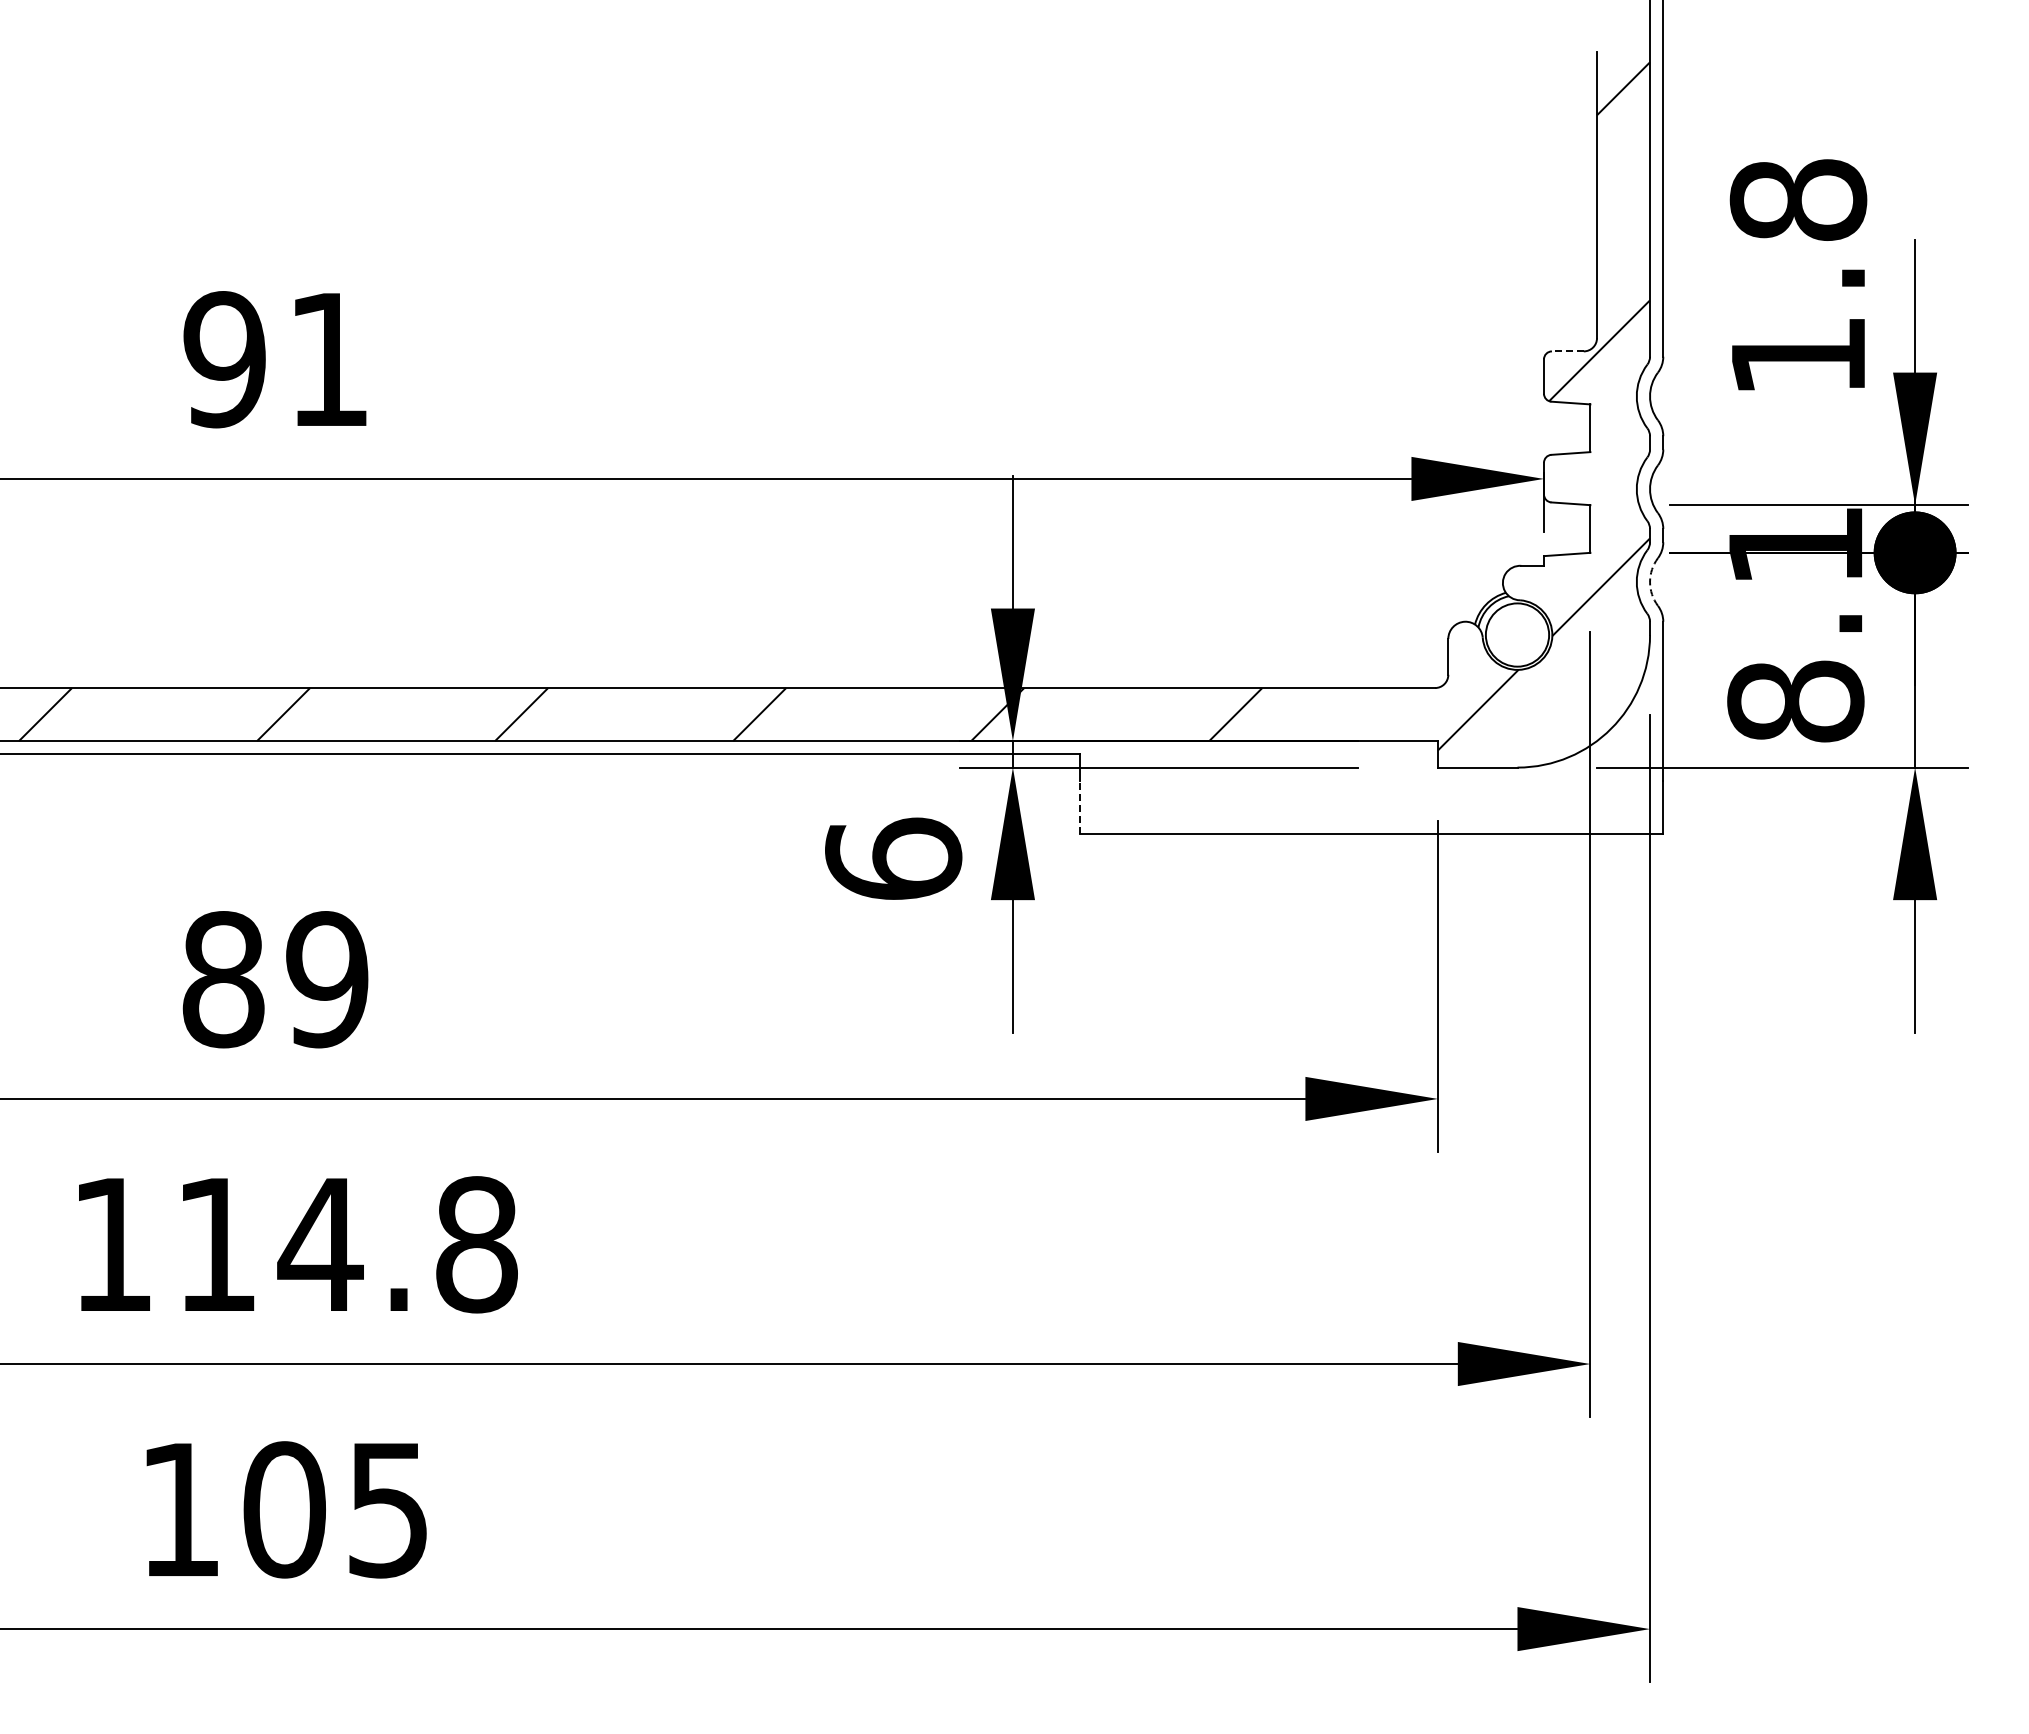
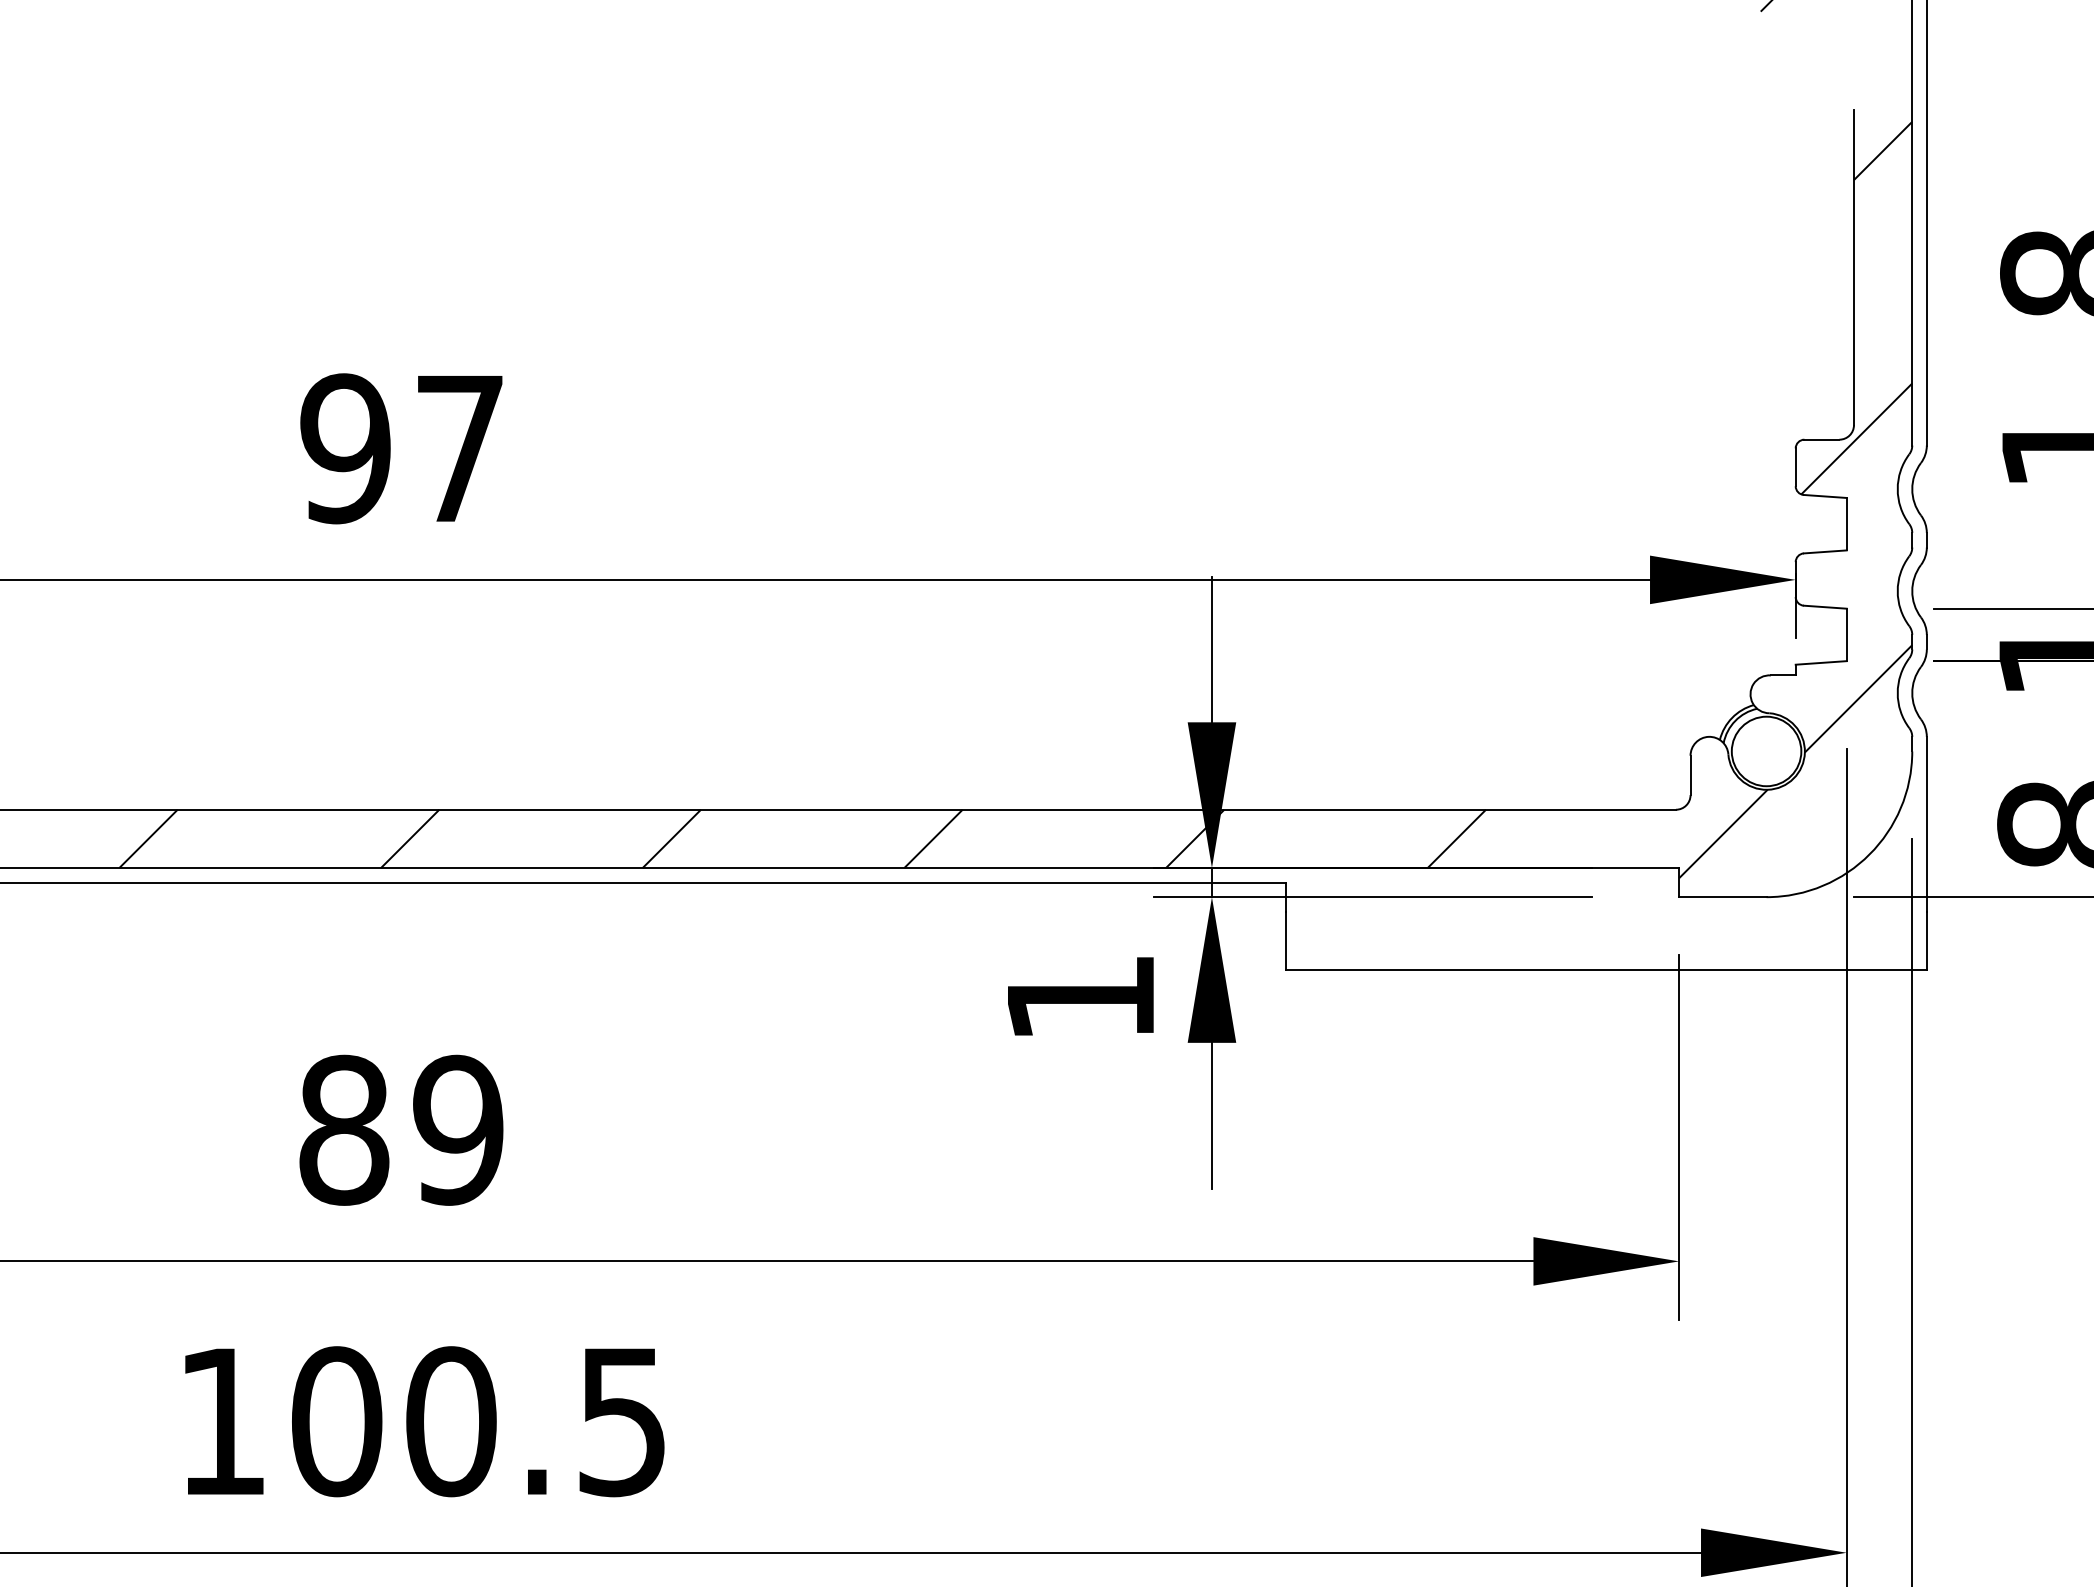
line: (1567, 351) -> (1821, 439), dashed -> solid
text: (328, 359) -> (459, 448), 91 -> 97
arc: (1650, 582) -> (1912, 693), dashed -> solid
line: (1080, 807) -> (1286, 941), dashed -> solid
text: (893, 858) -> (1080, 997), 6 -> 1
text: (346, 1244) -> (479, 1421), 114.8 -> 100.5

